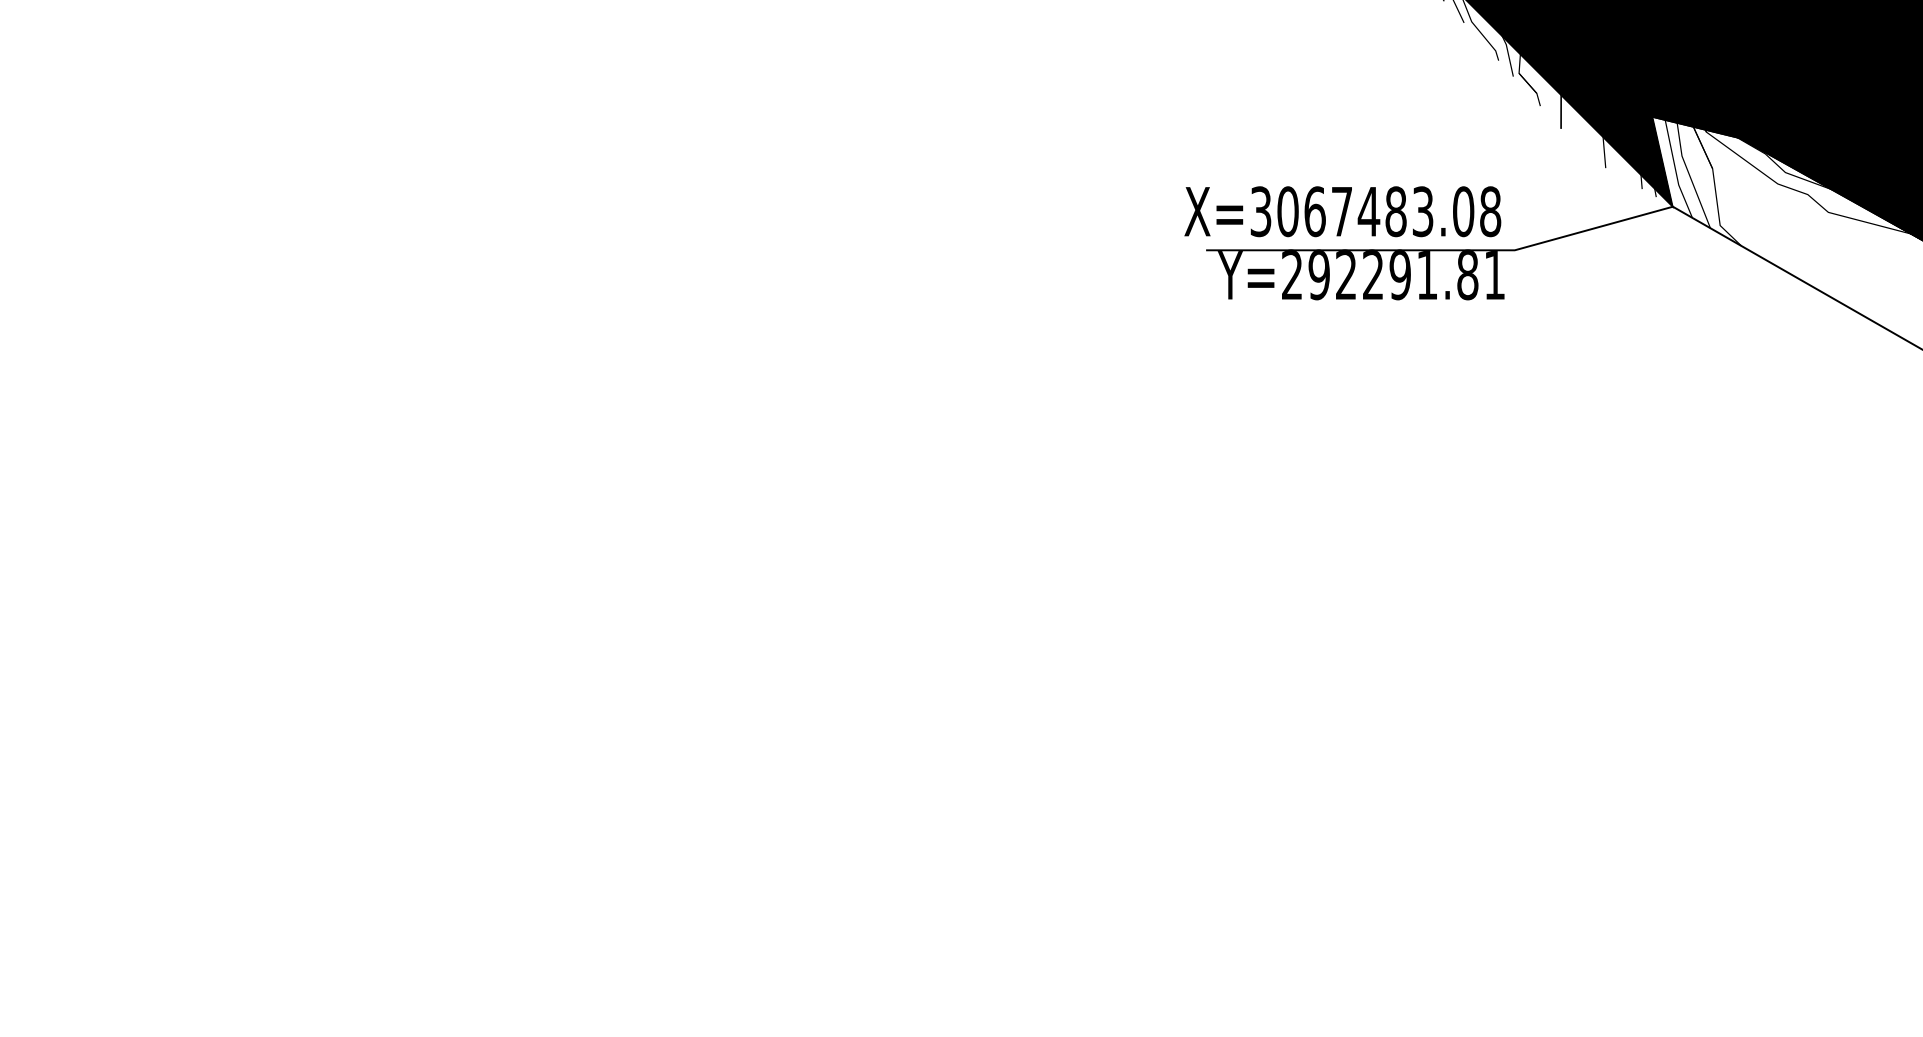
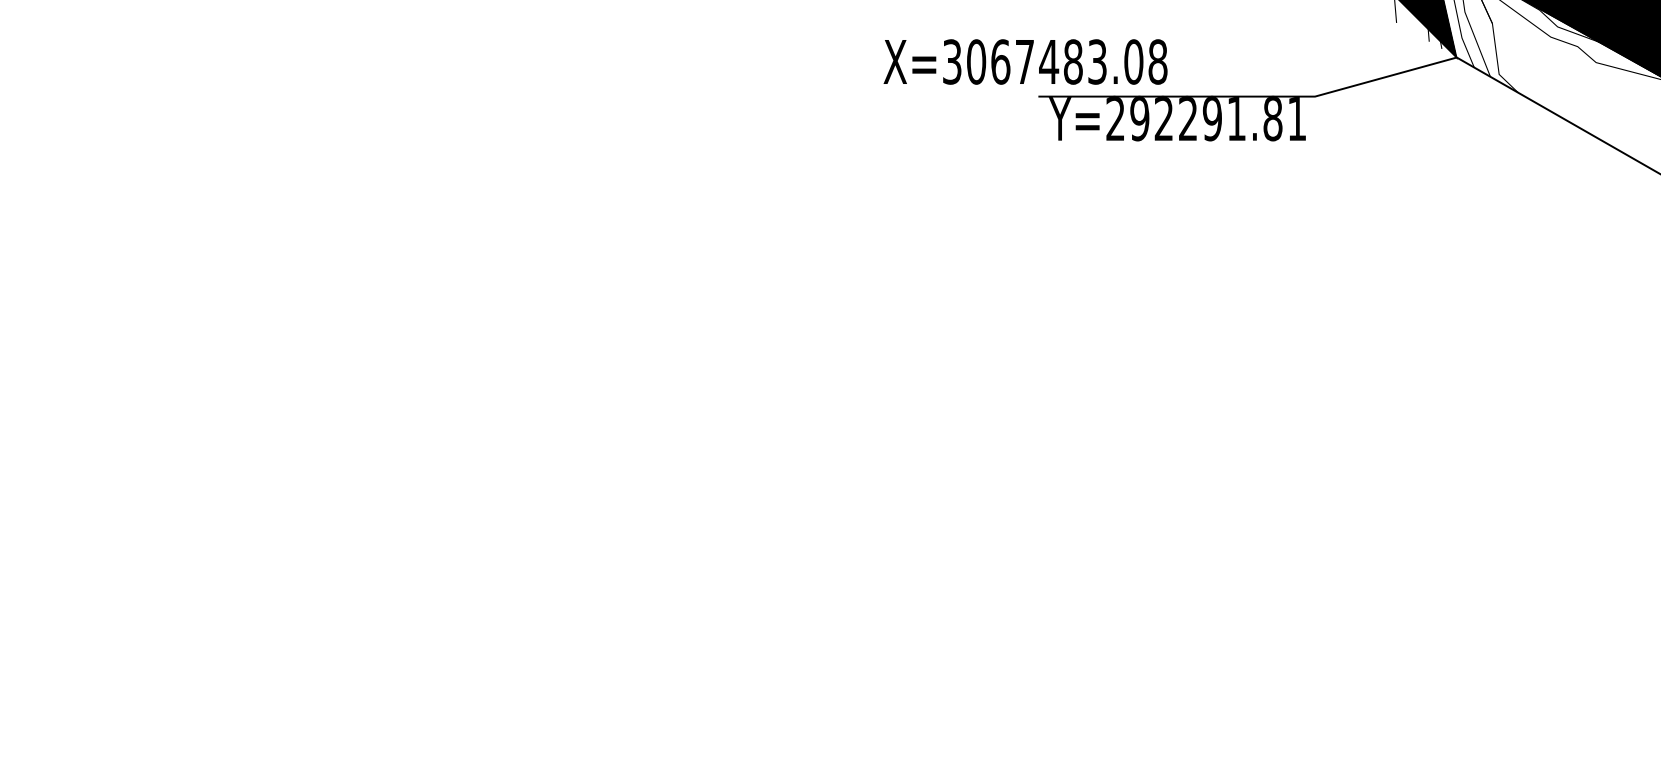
text: (1342, 211) -> (1025, 61), moved

